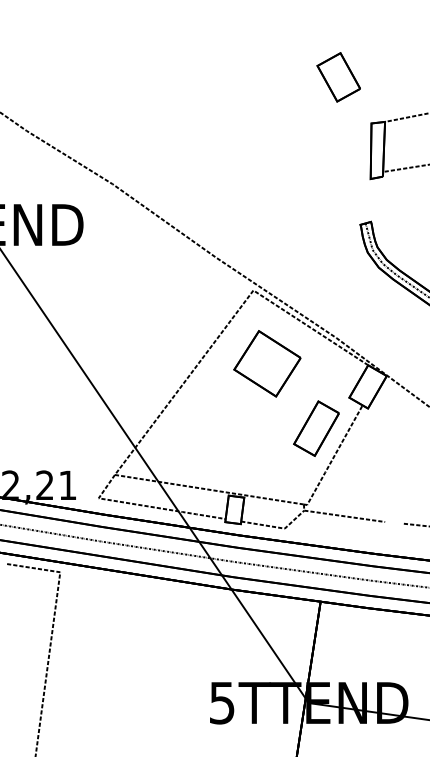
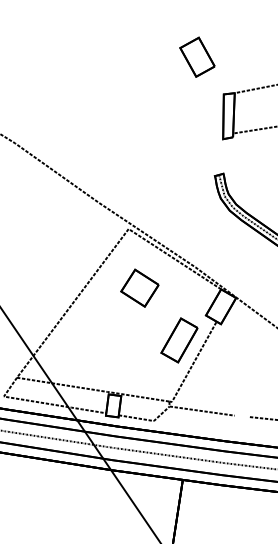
part: (267, 363) -> (139, 287), size x0.7

